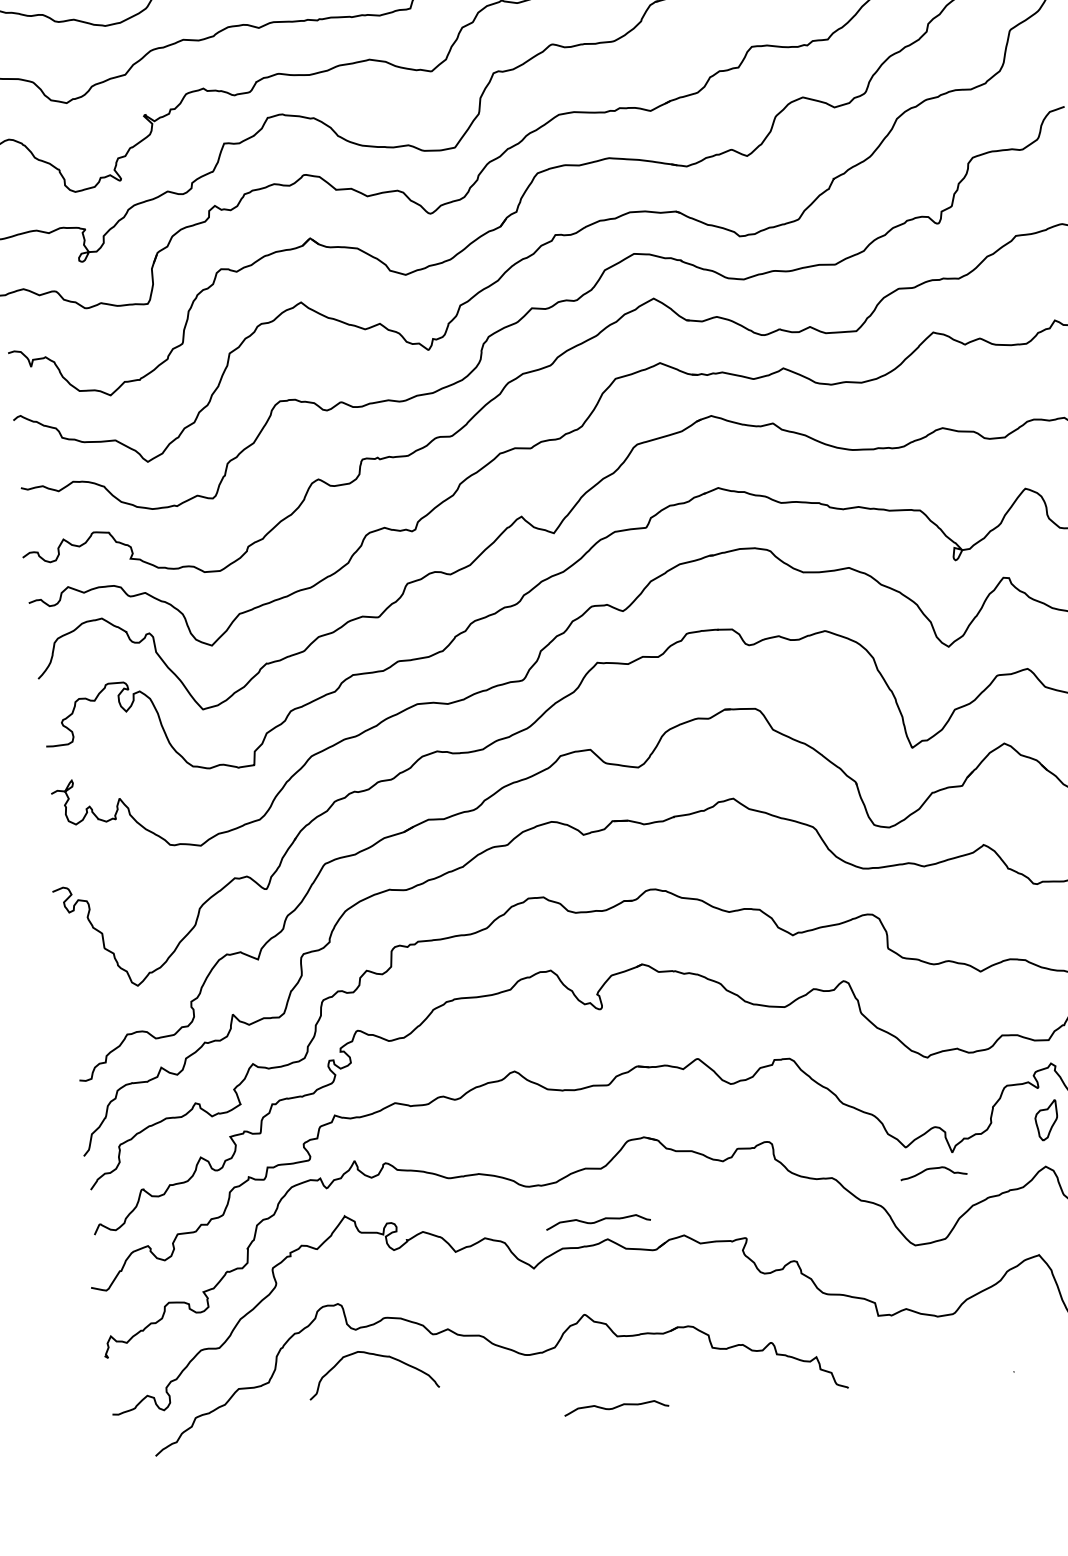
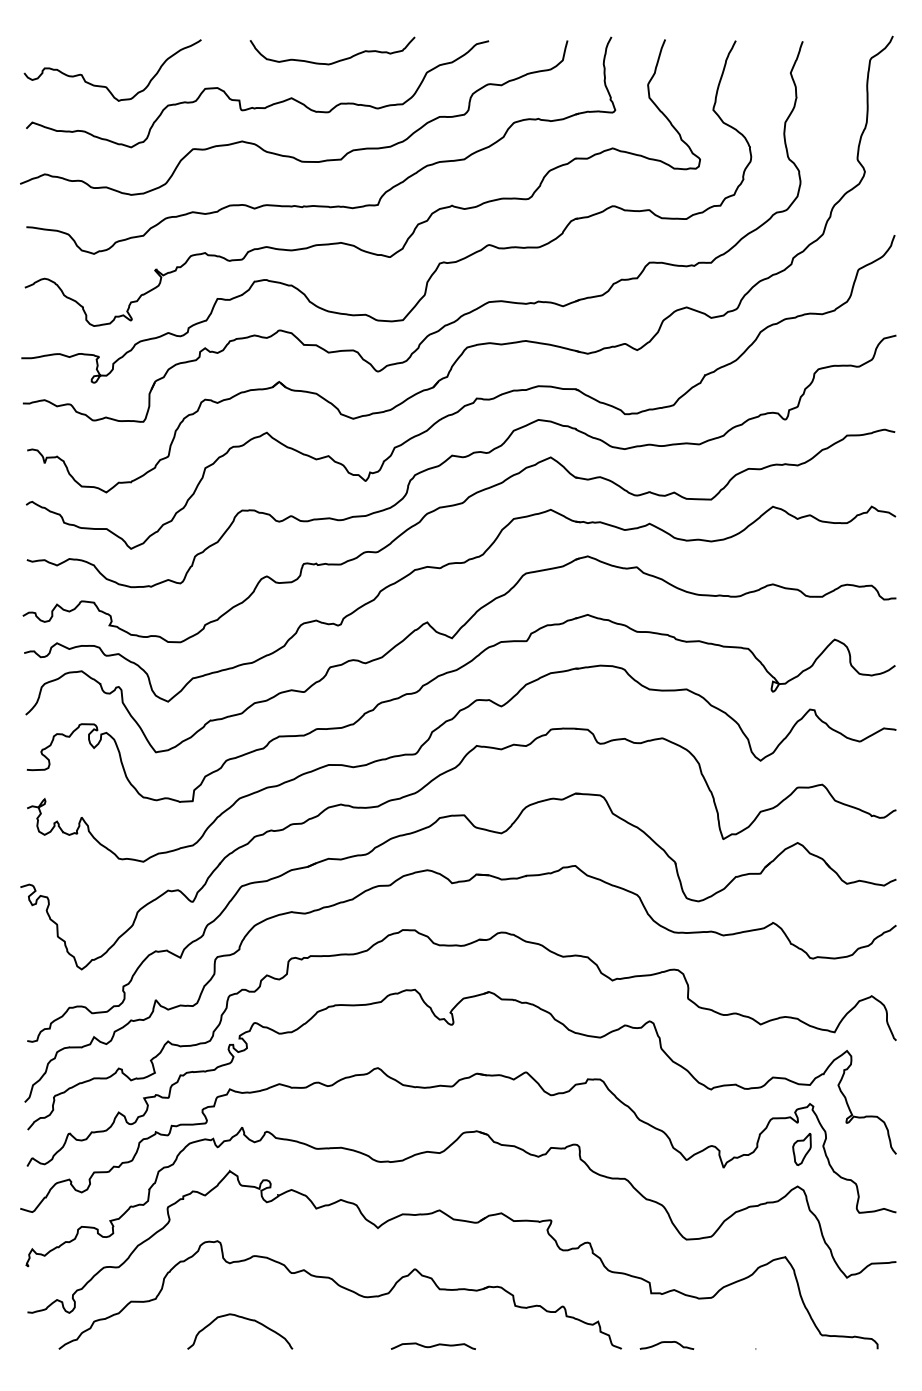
curve: (932, 1169) -> (666, 1342), moved
curve: (597, 1220) -> (432, 1194), removed
curve: (377, 1356) -> (245, 1319), moved

